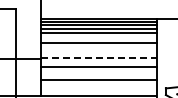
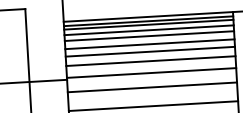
line: (98, 38) -> (149, 44), added
line: (98, 49) -> (150, 61), added
line: (99, 57) -> (152, 72), dashed -> solid

